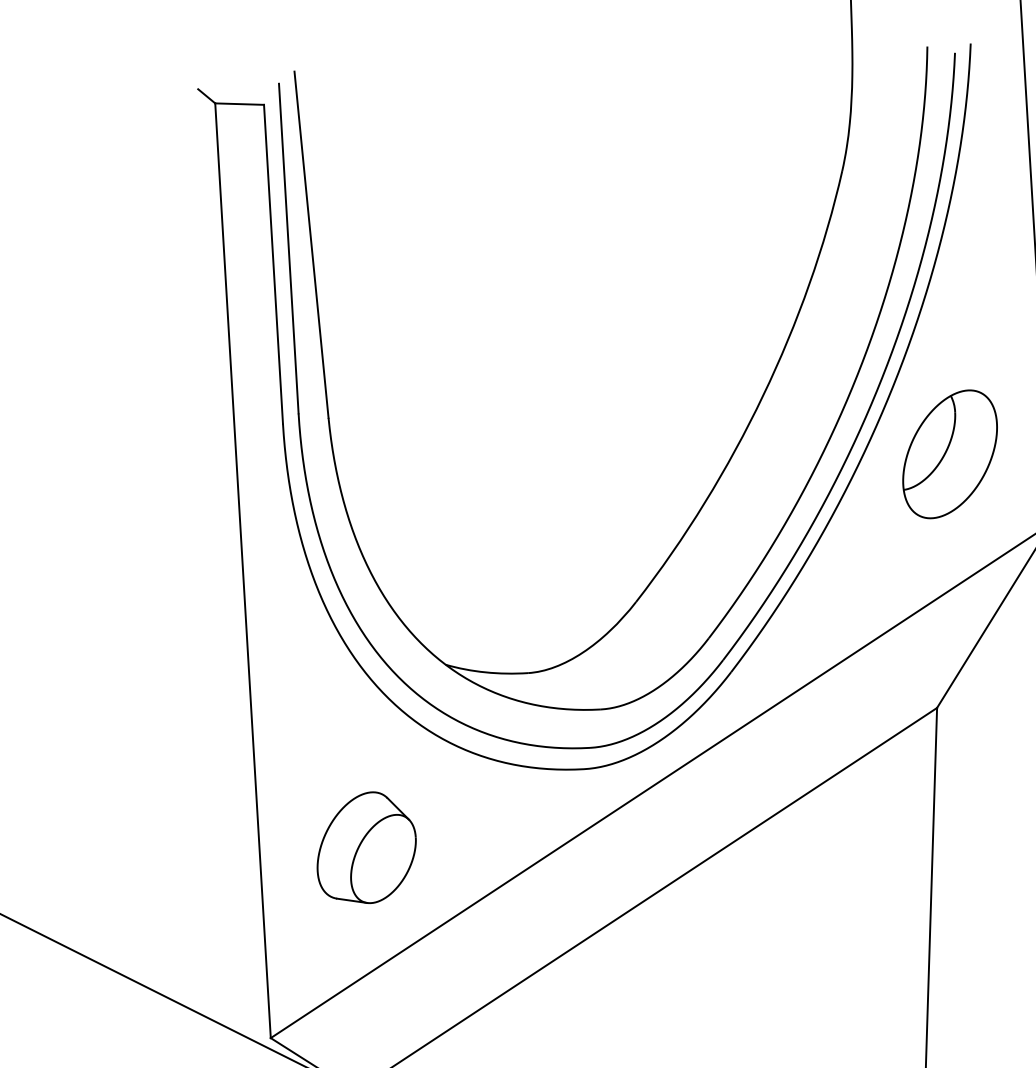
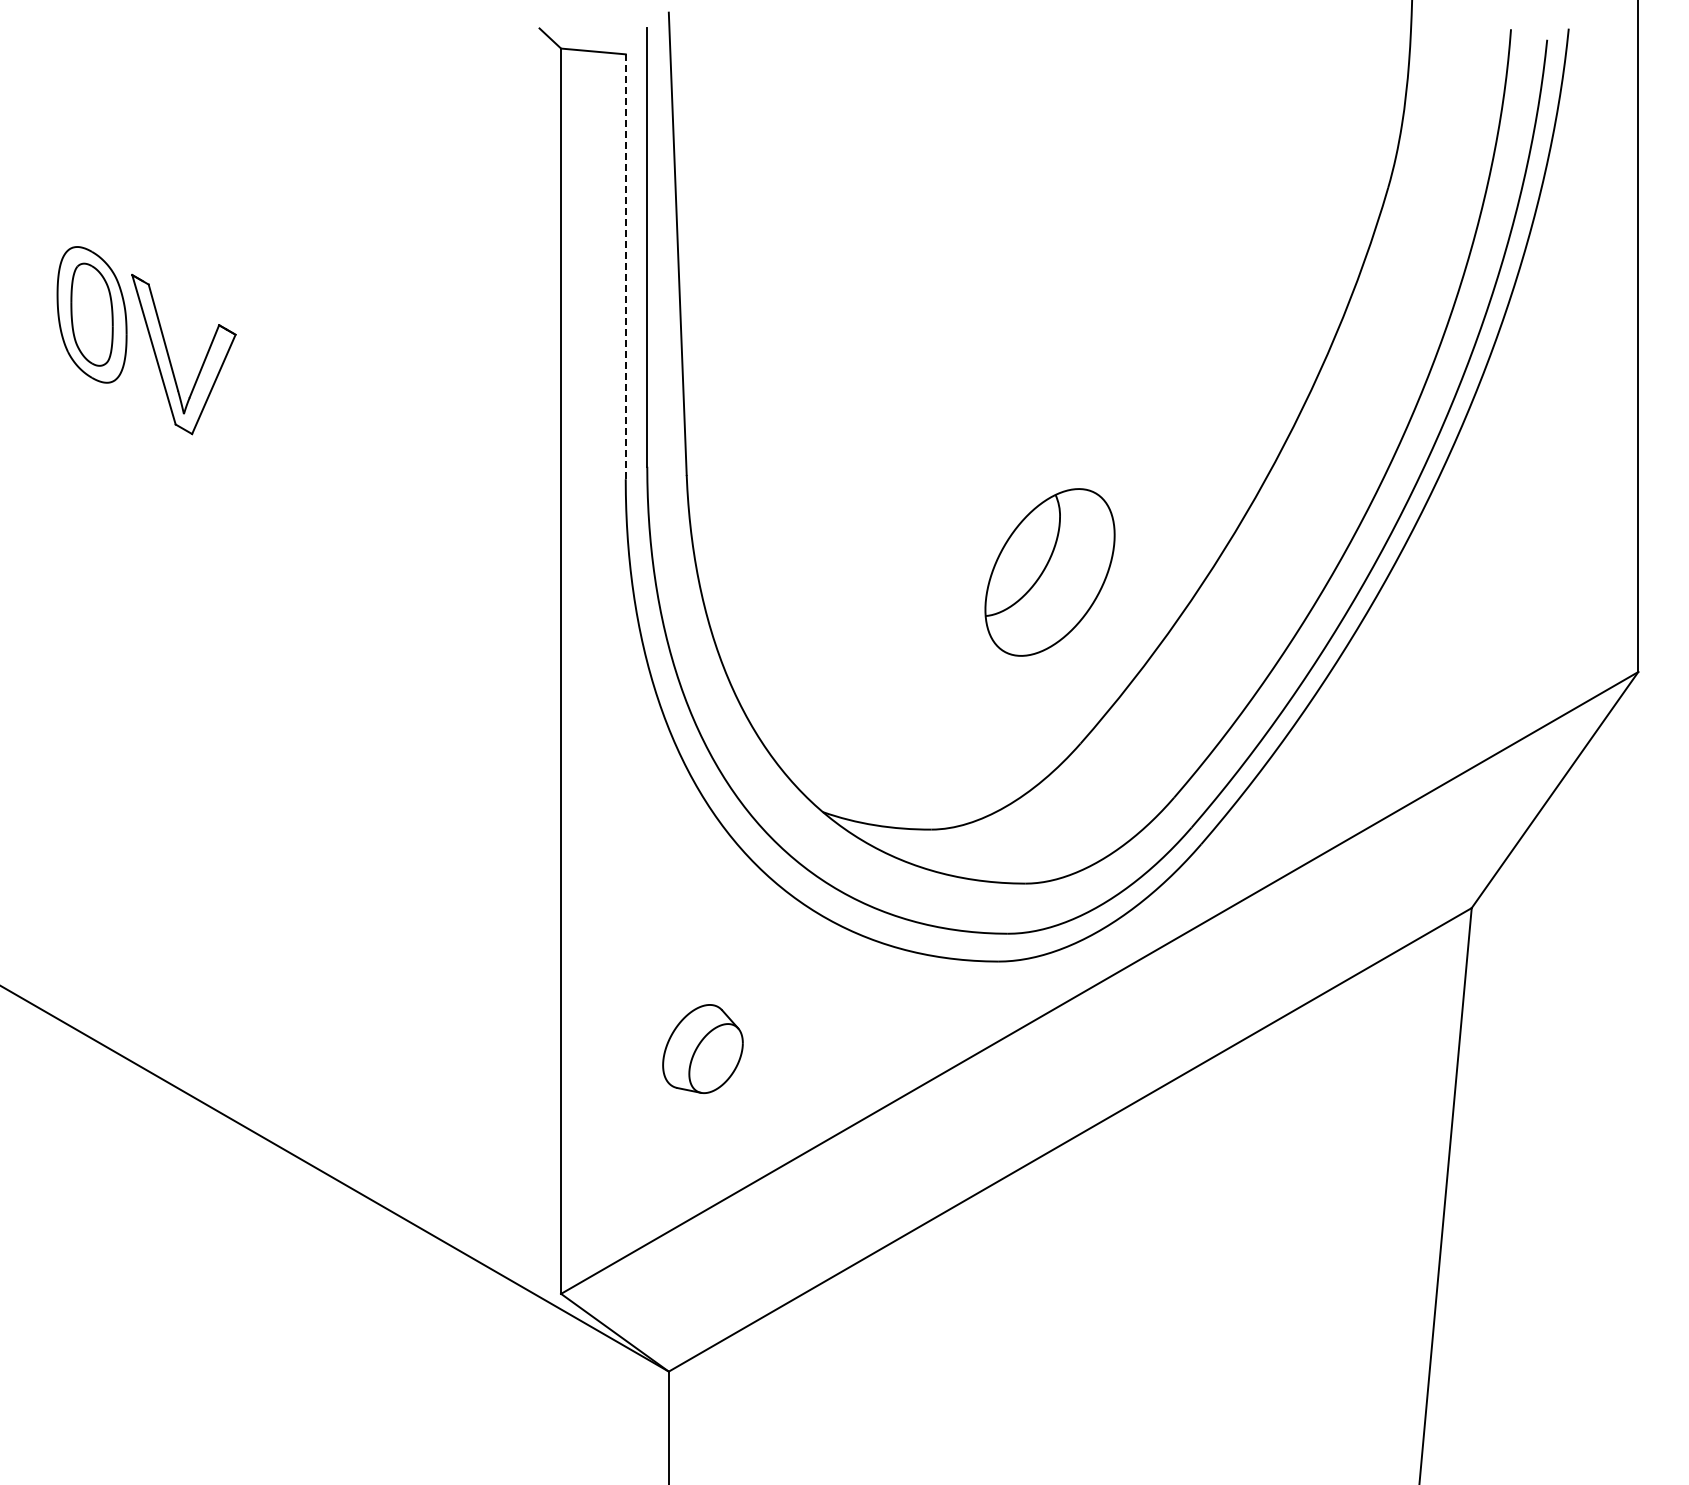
line: (273, 264) -> (625, 266), solid -> dashed
part: (949, 454) -> (1049, 572), moved
part: (365, 847) -> (702, 1048), size x0.6

